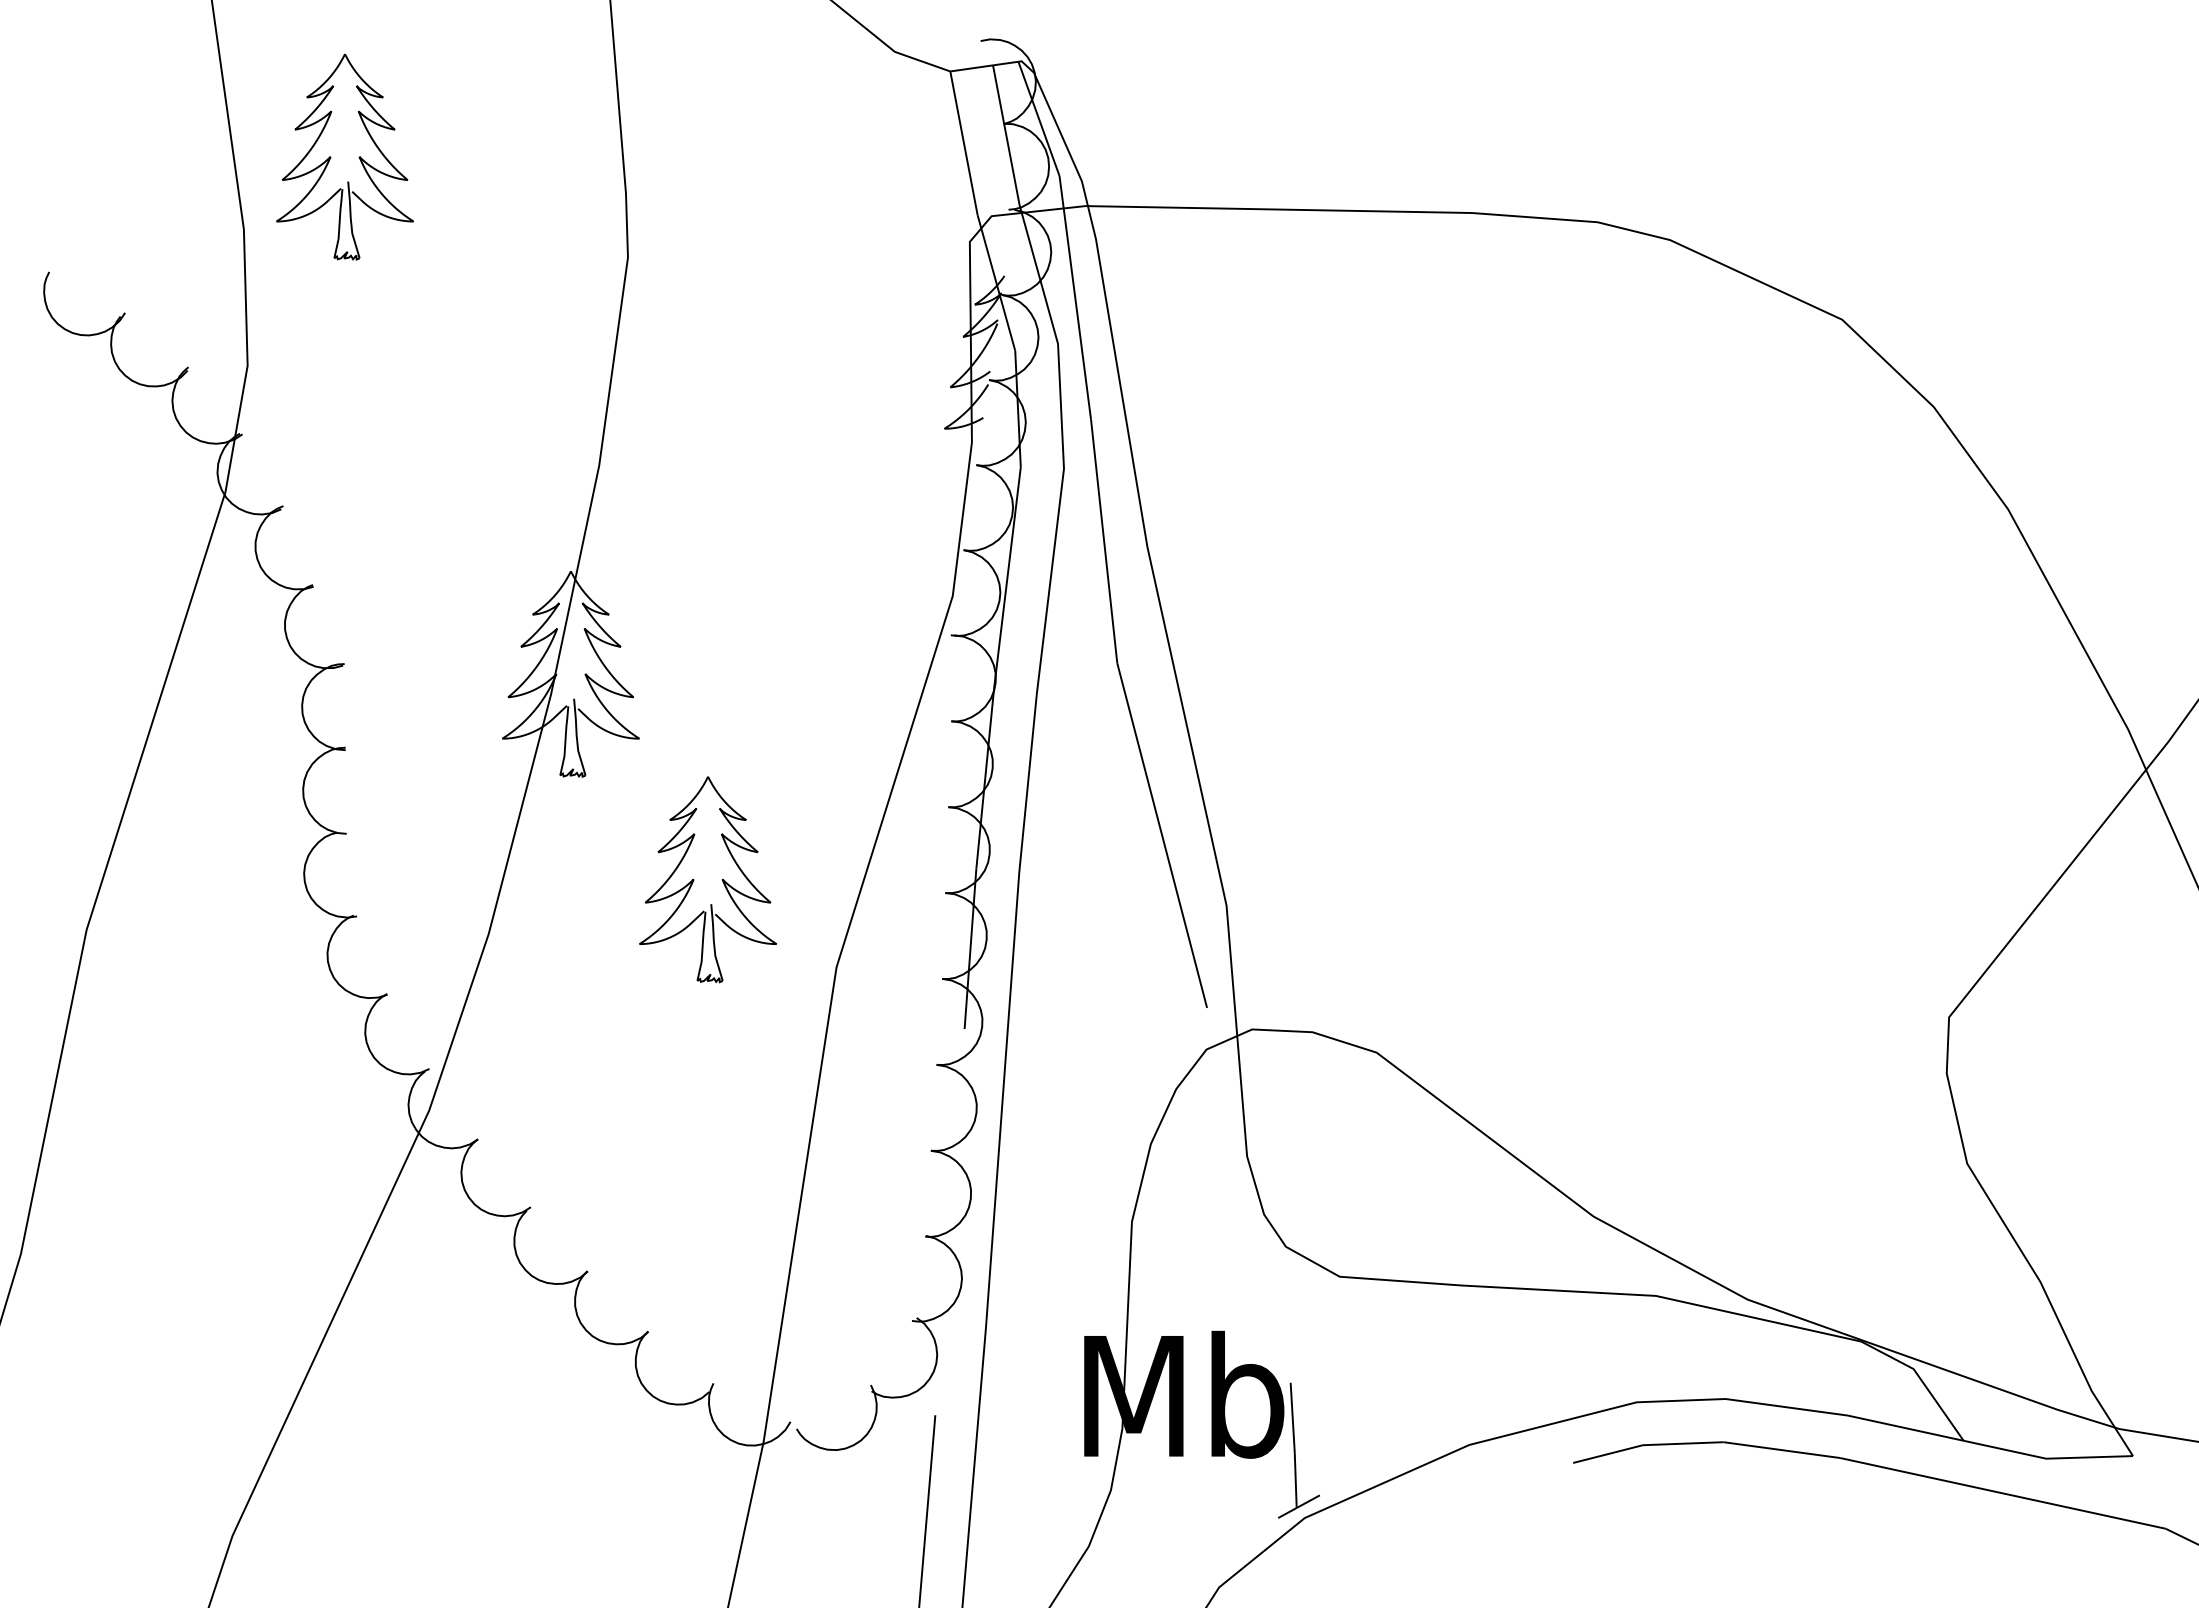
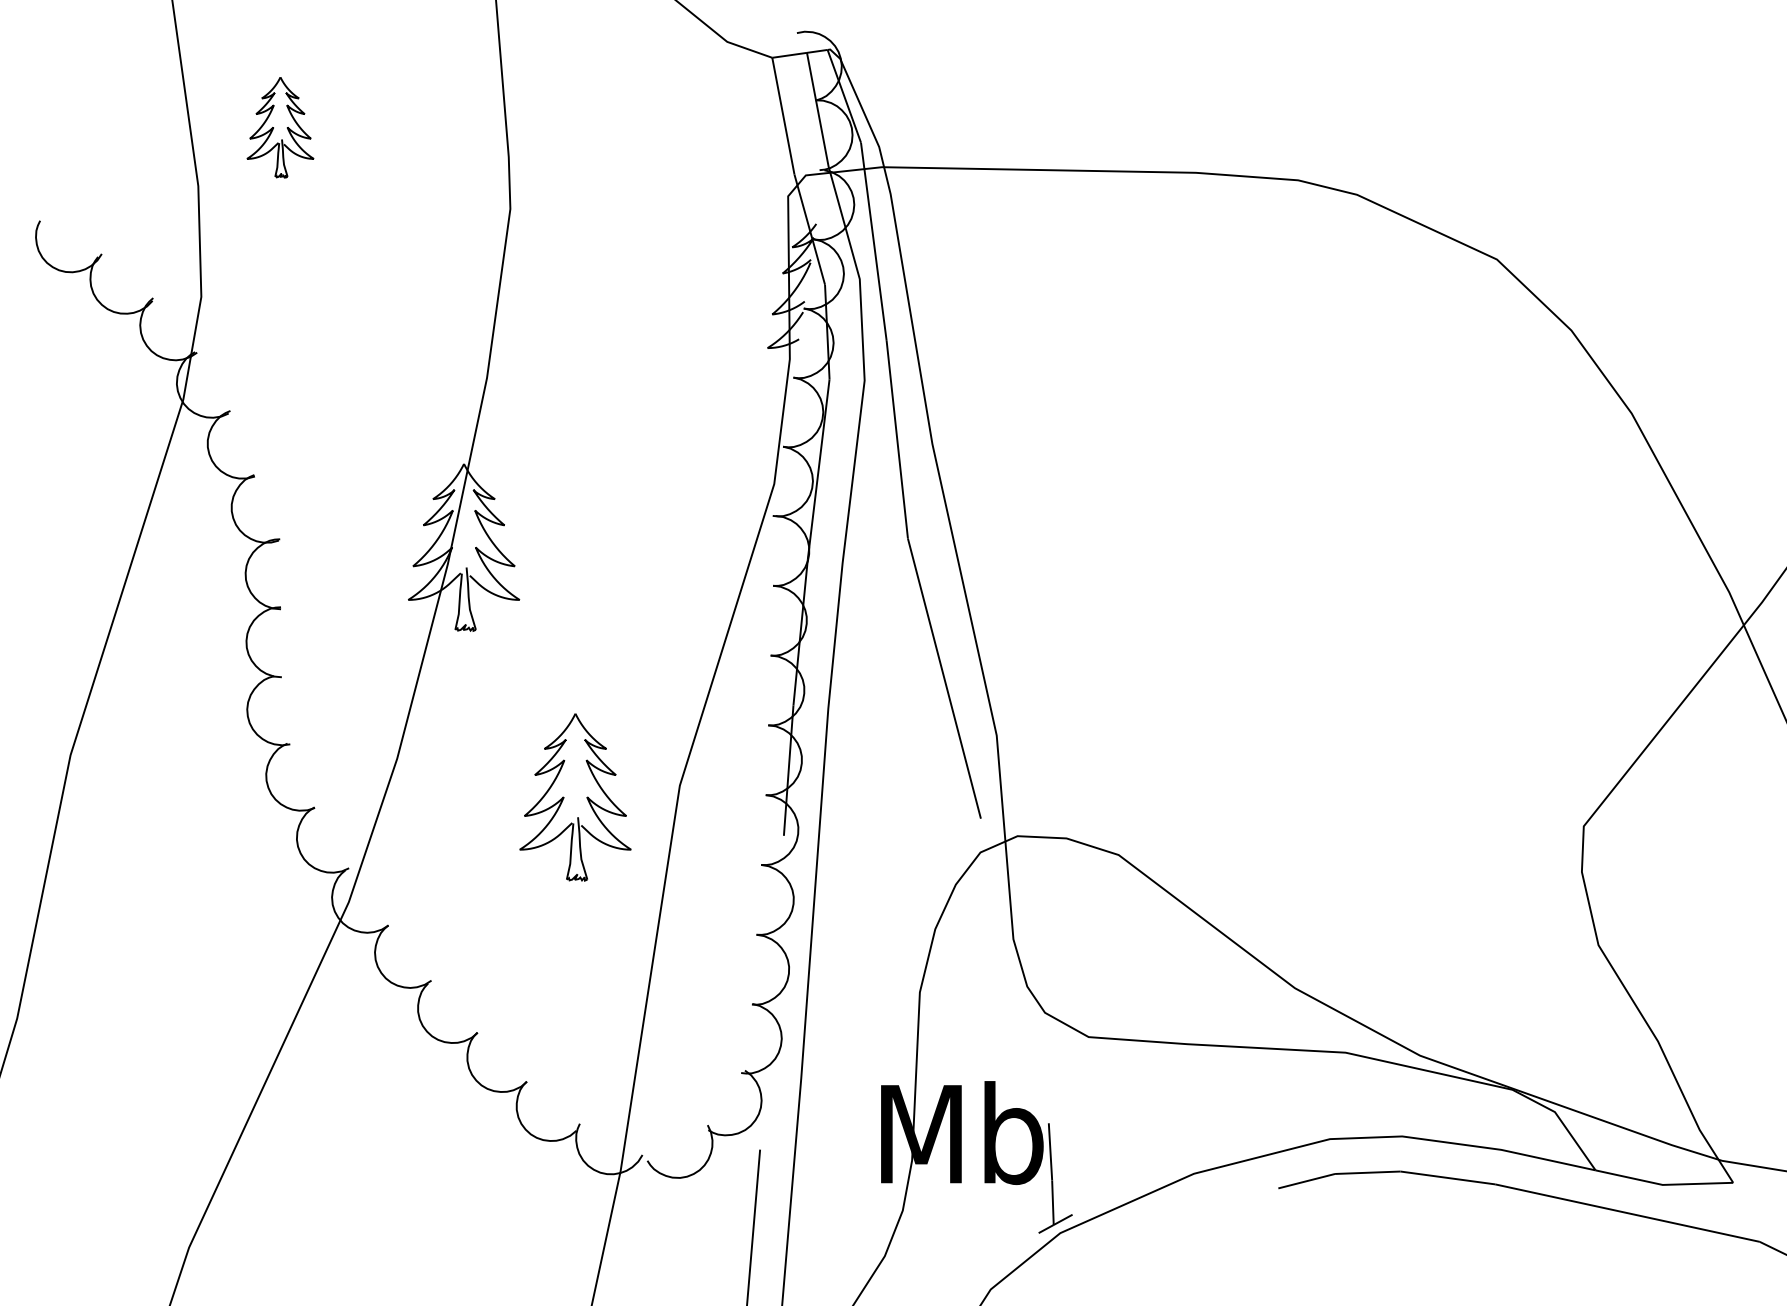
part: (344, 157) -> (280, 127), size x0.6
part: (694, 879) -> (564, 797), moved

